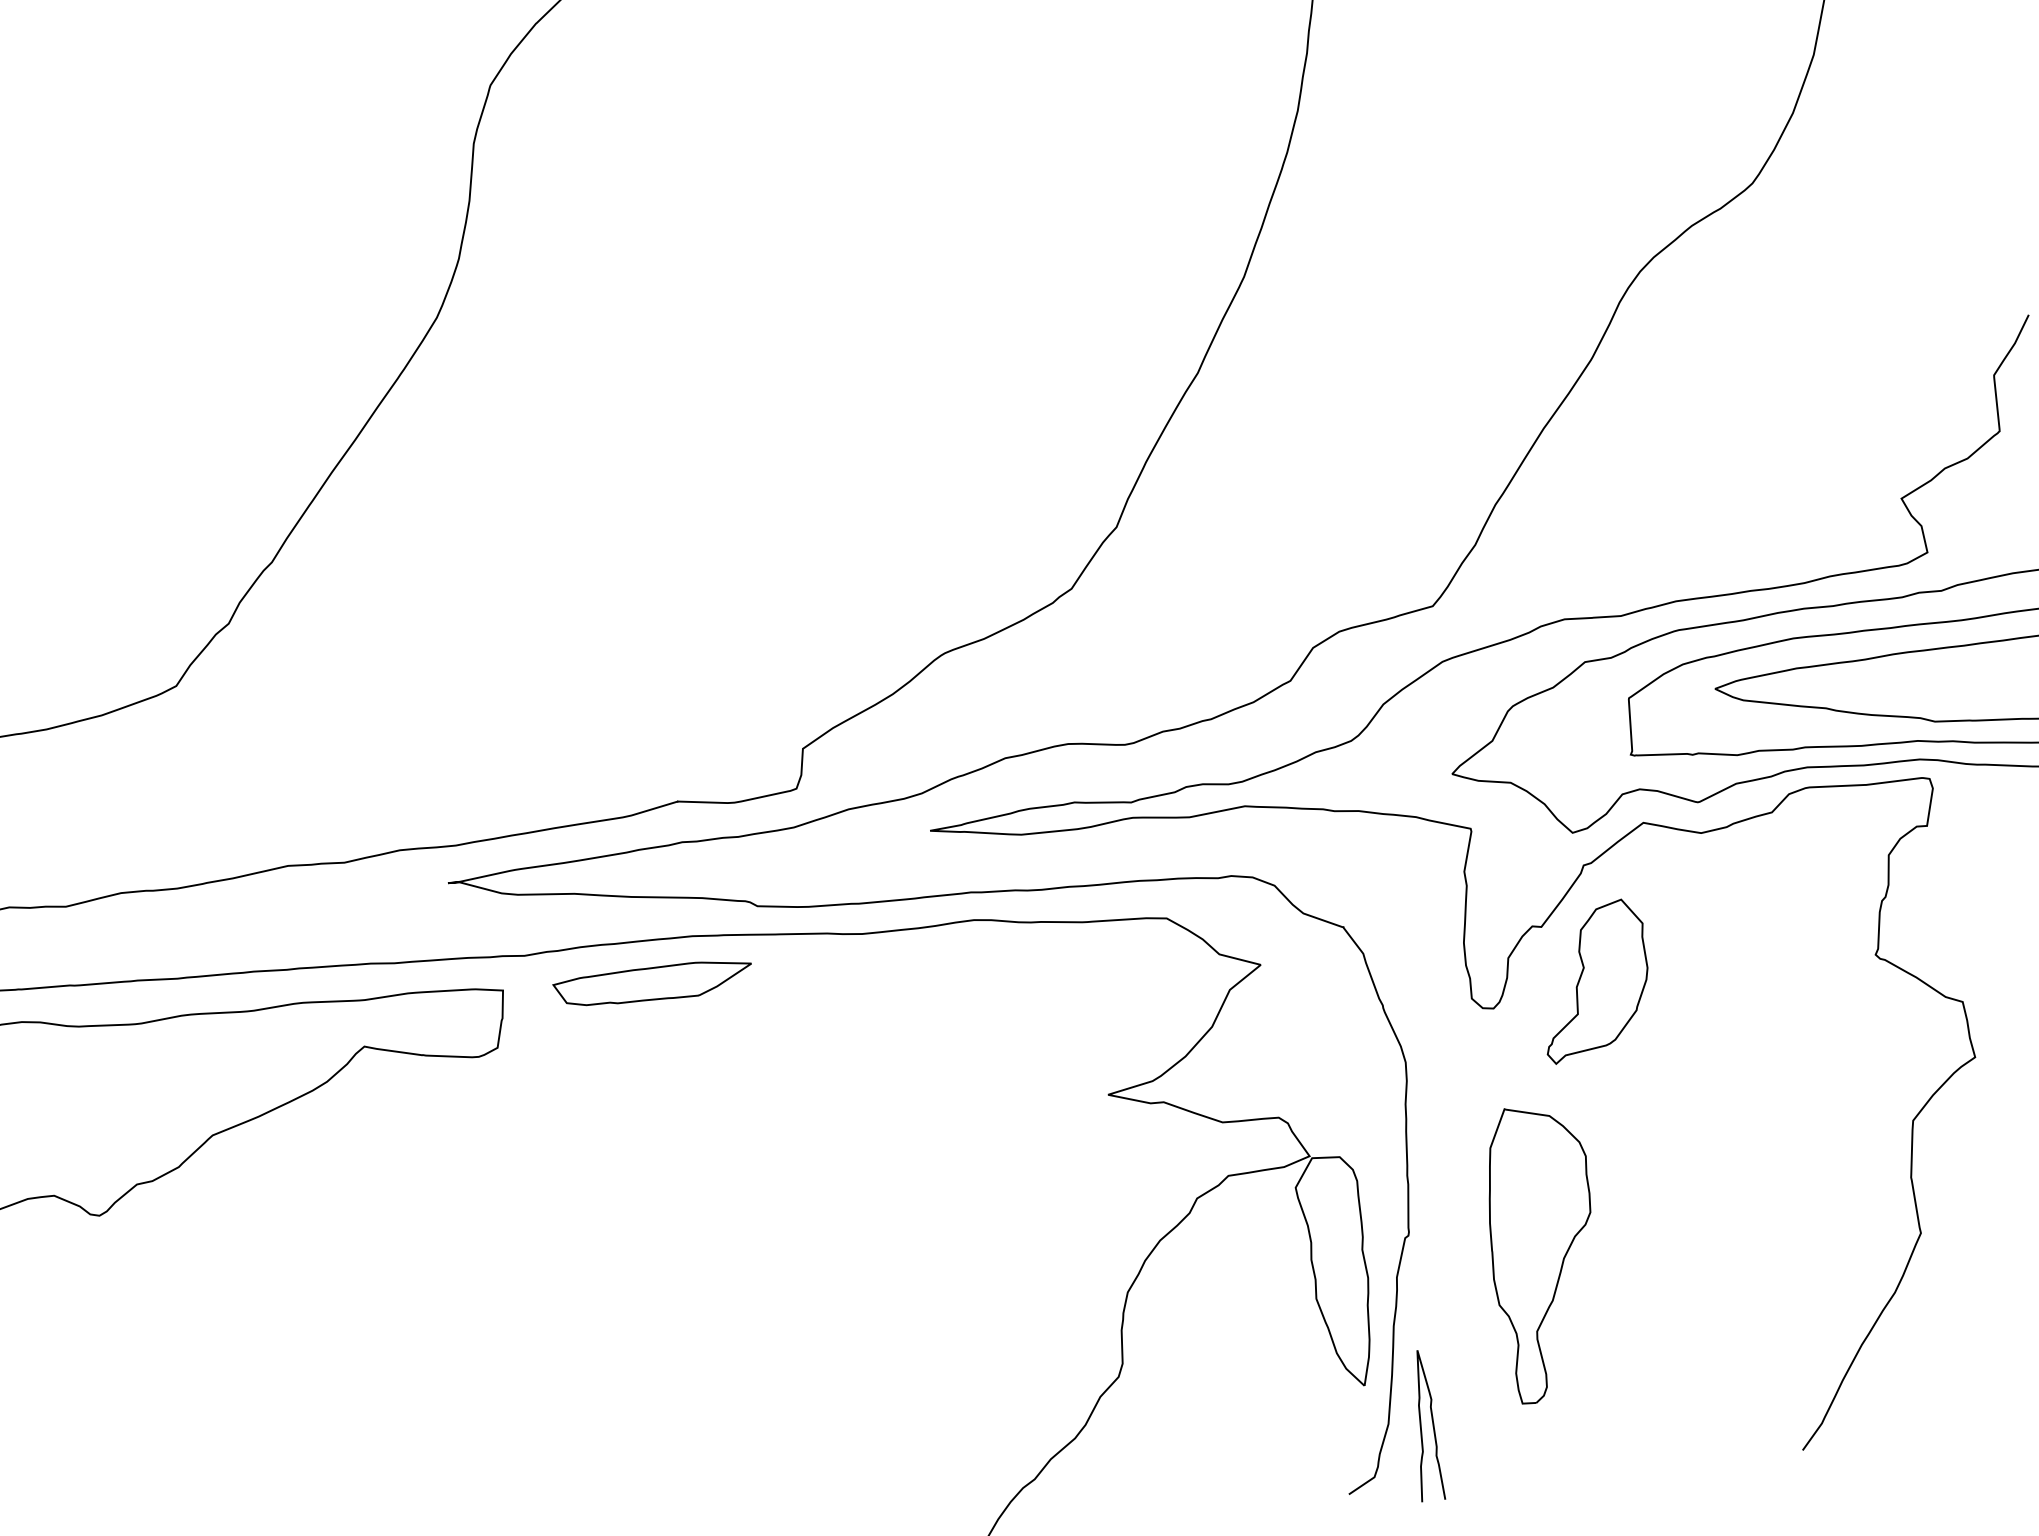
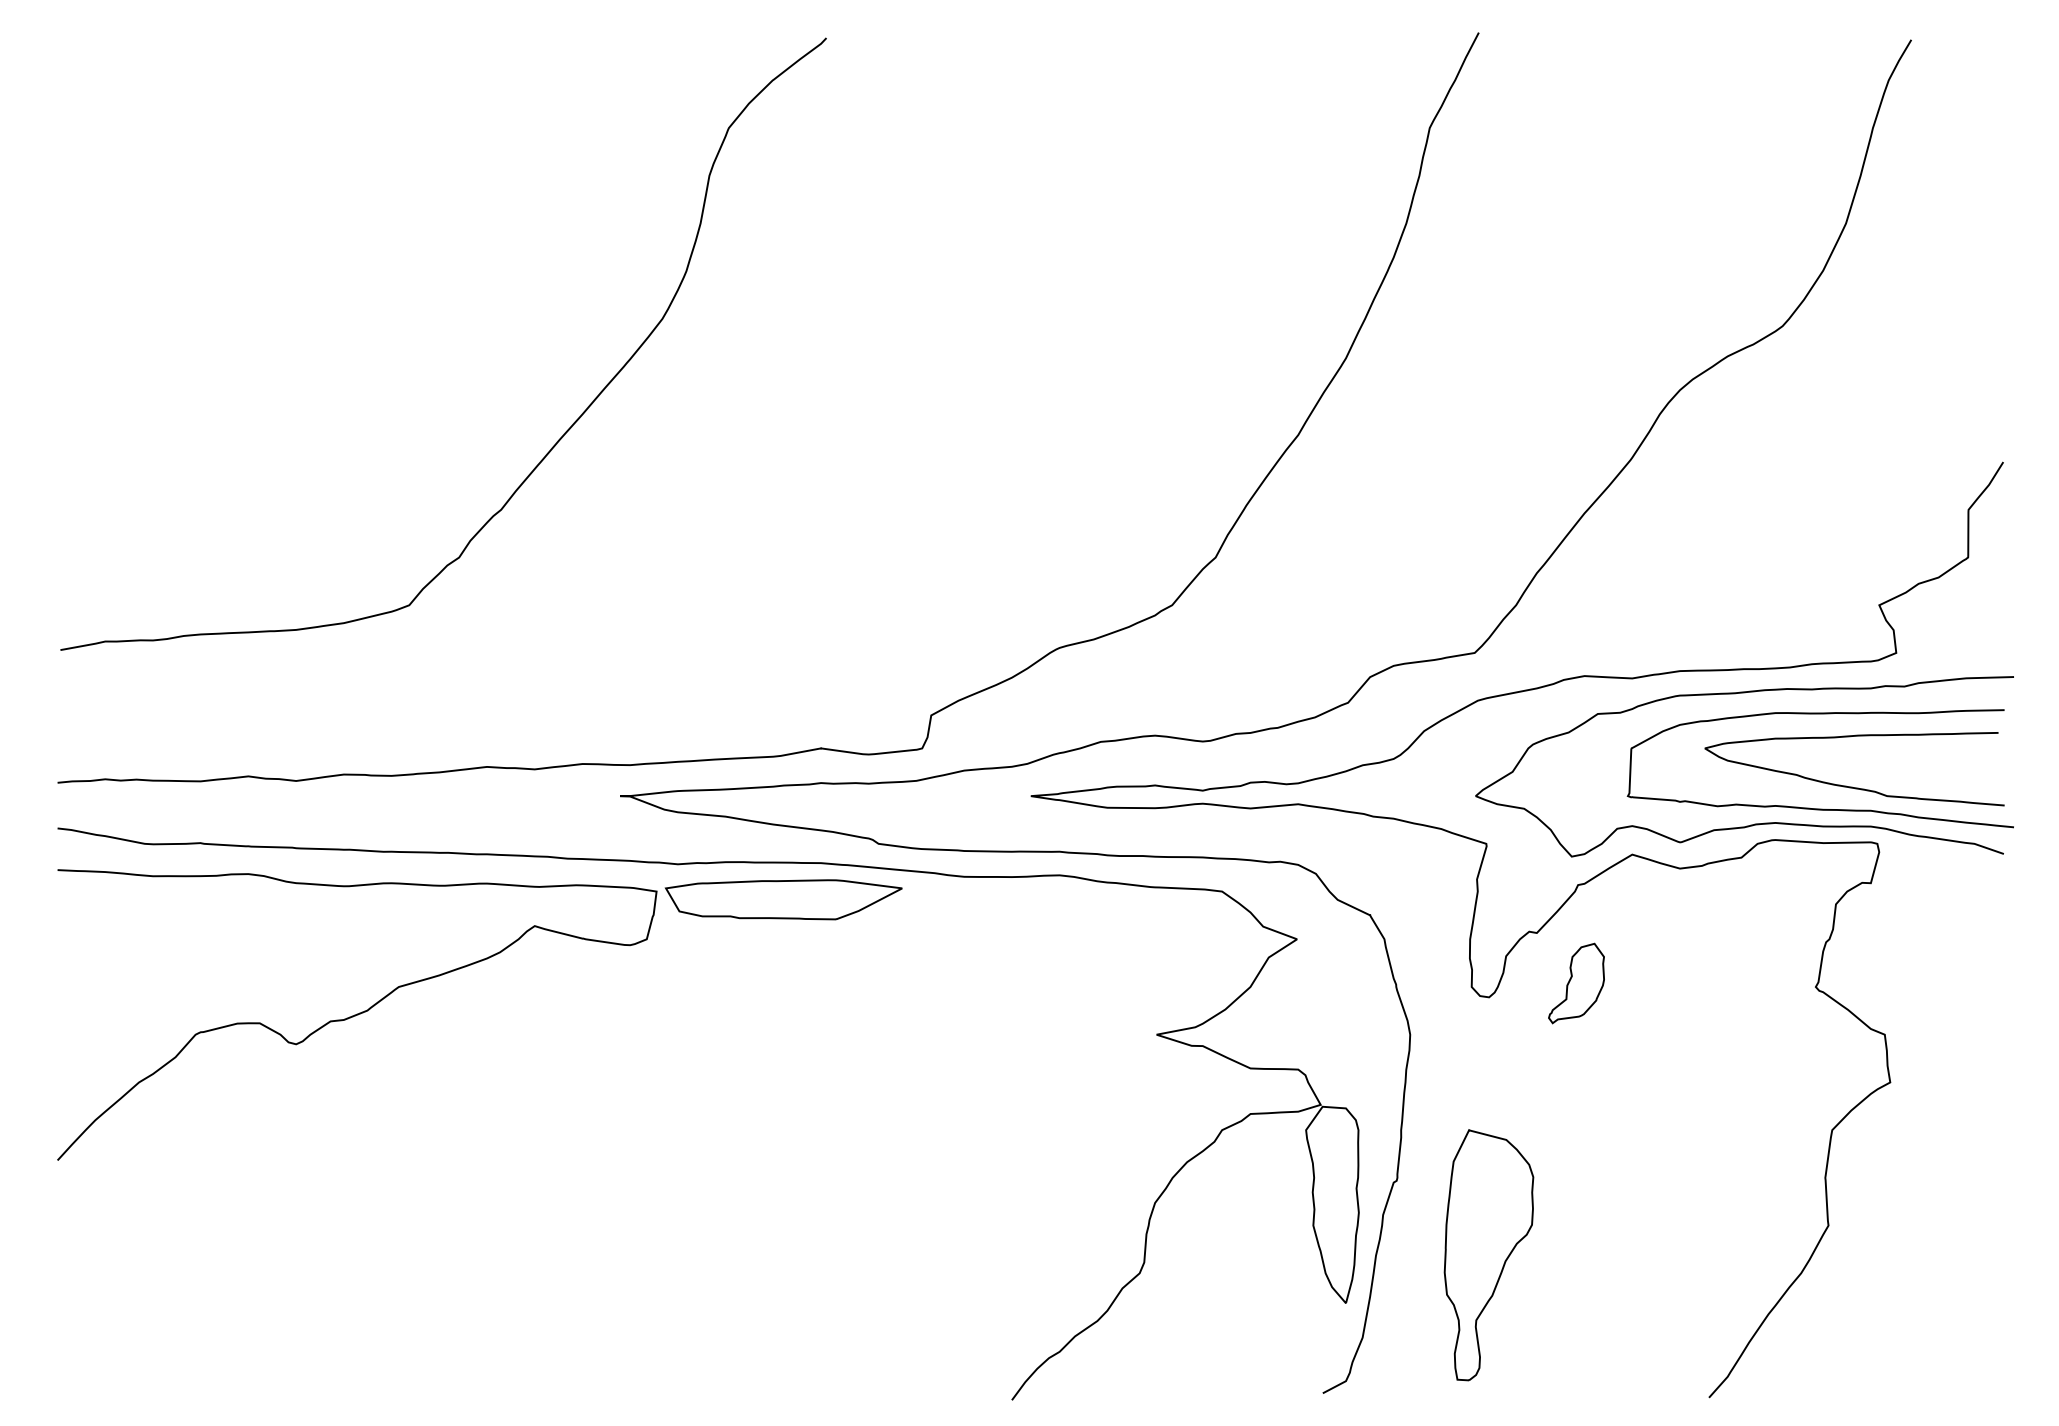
part: (1594, 981) -> (1576, 983), size x0.6
part: (652, 983) -> (783, 899), size x1.4
part: (1543, 1253) -> (1488, 1255), moved
curve: (1421, 1426) -> (1390, 1342), removed

